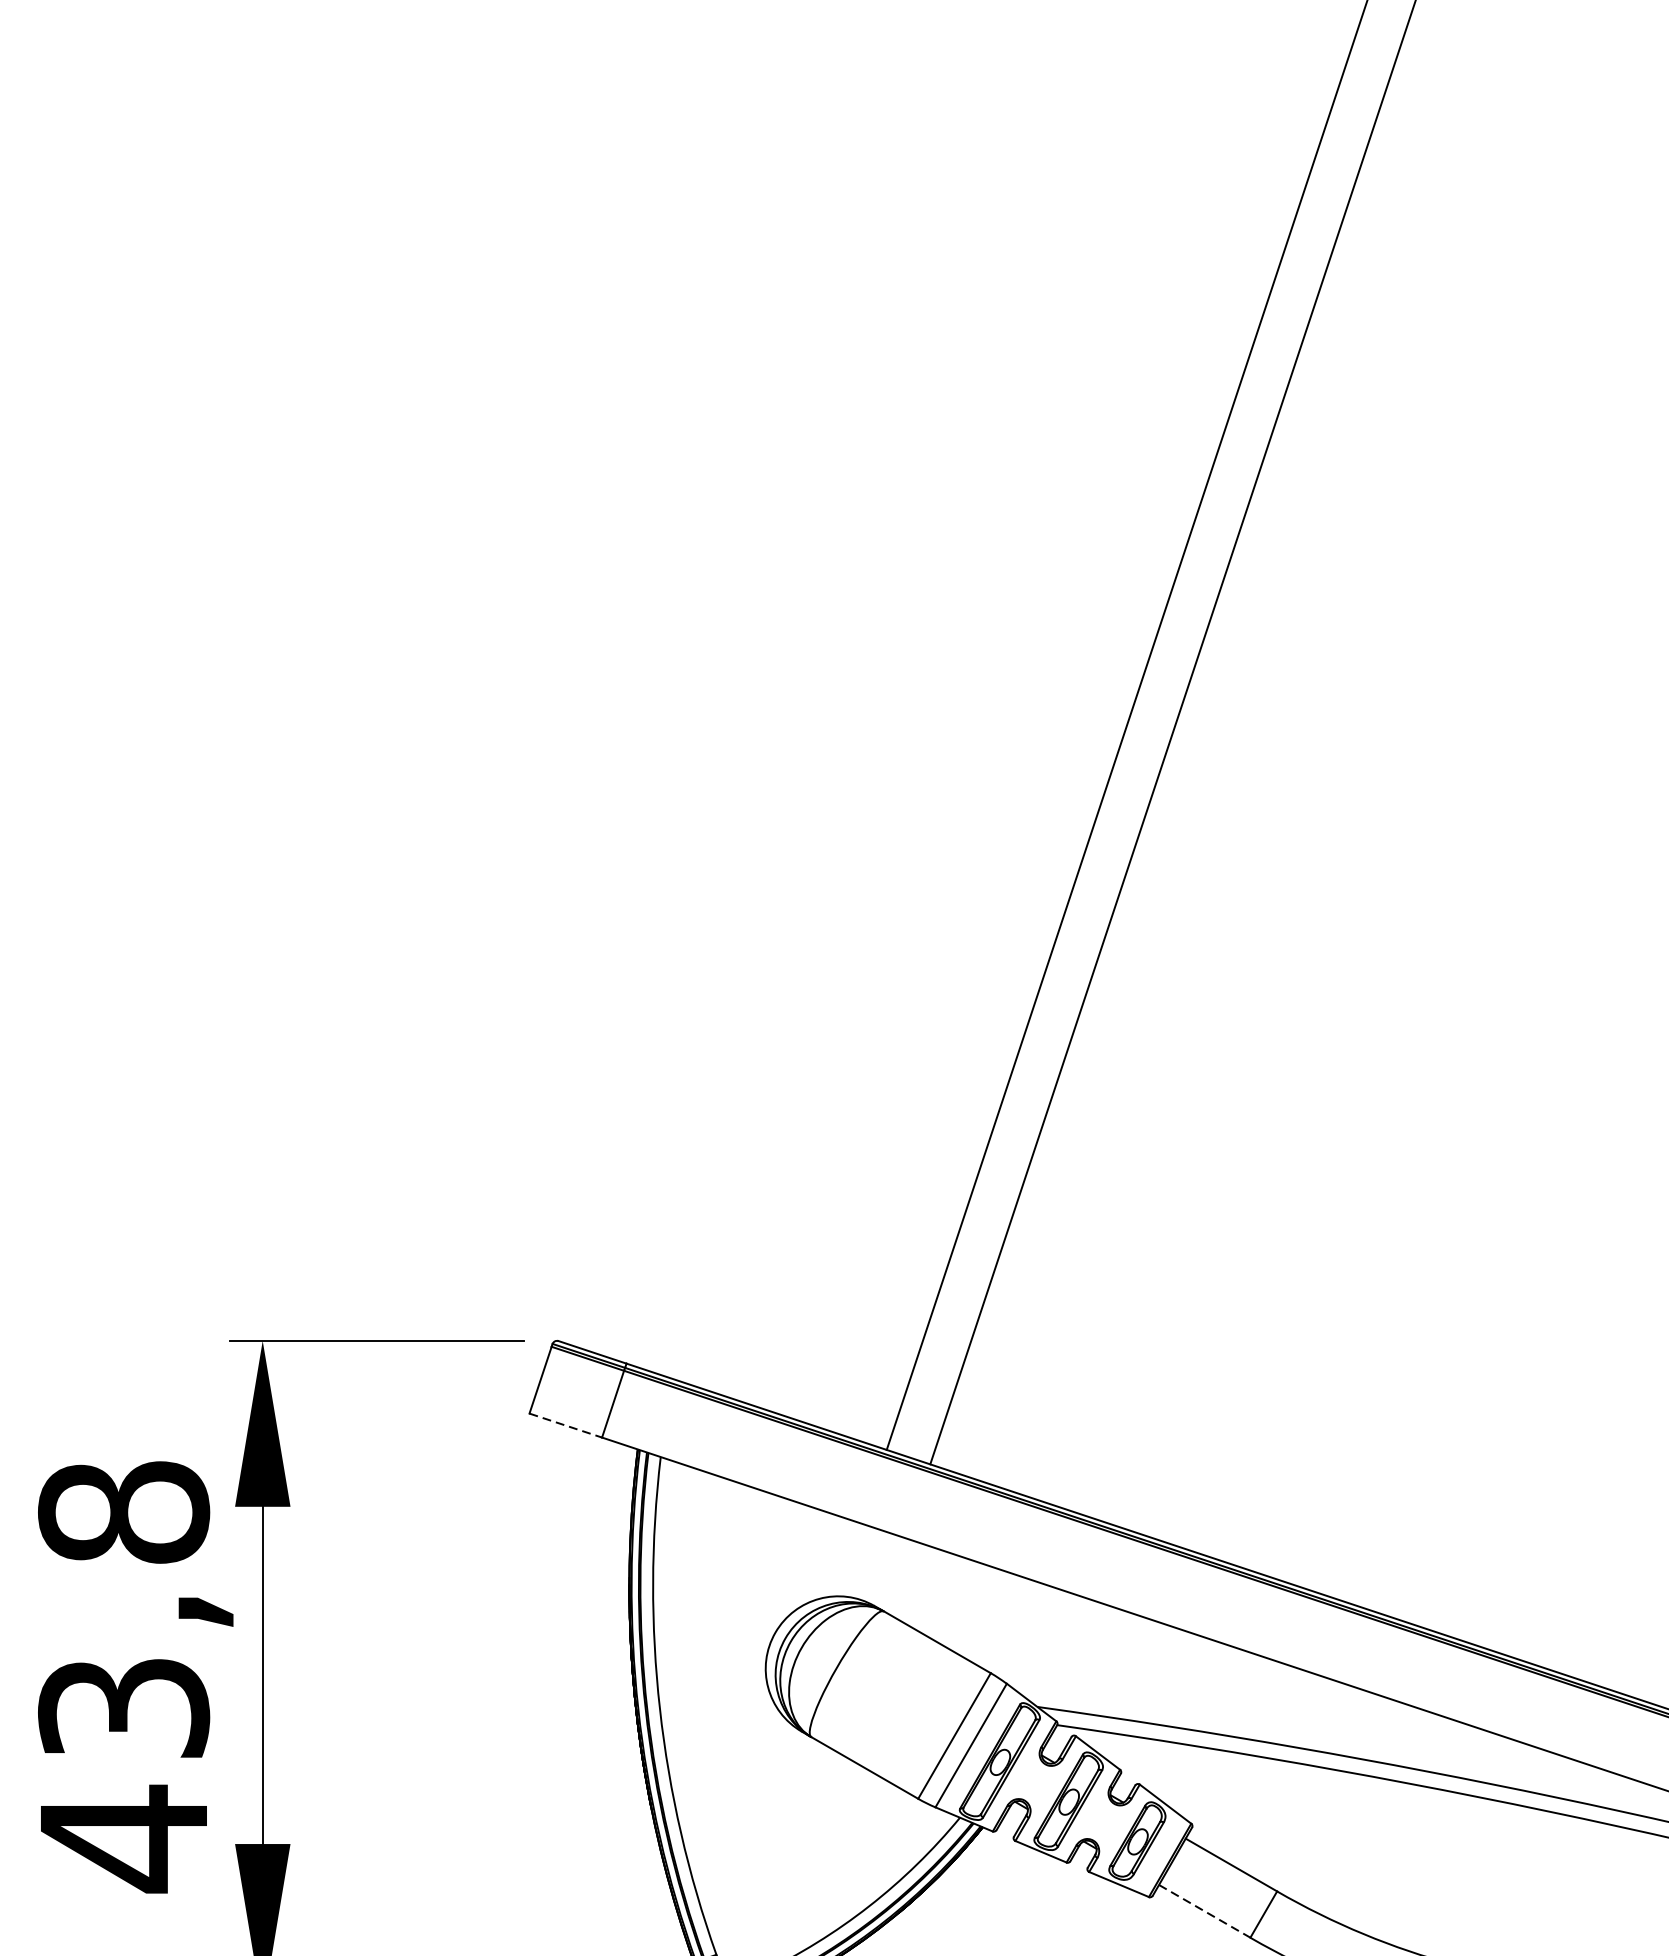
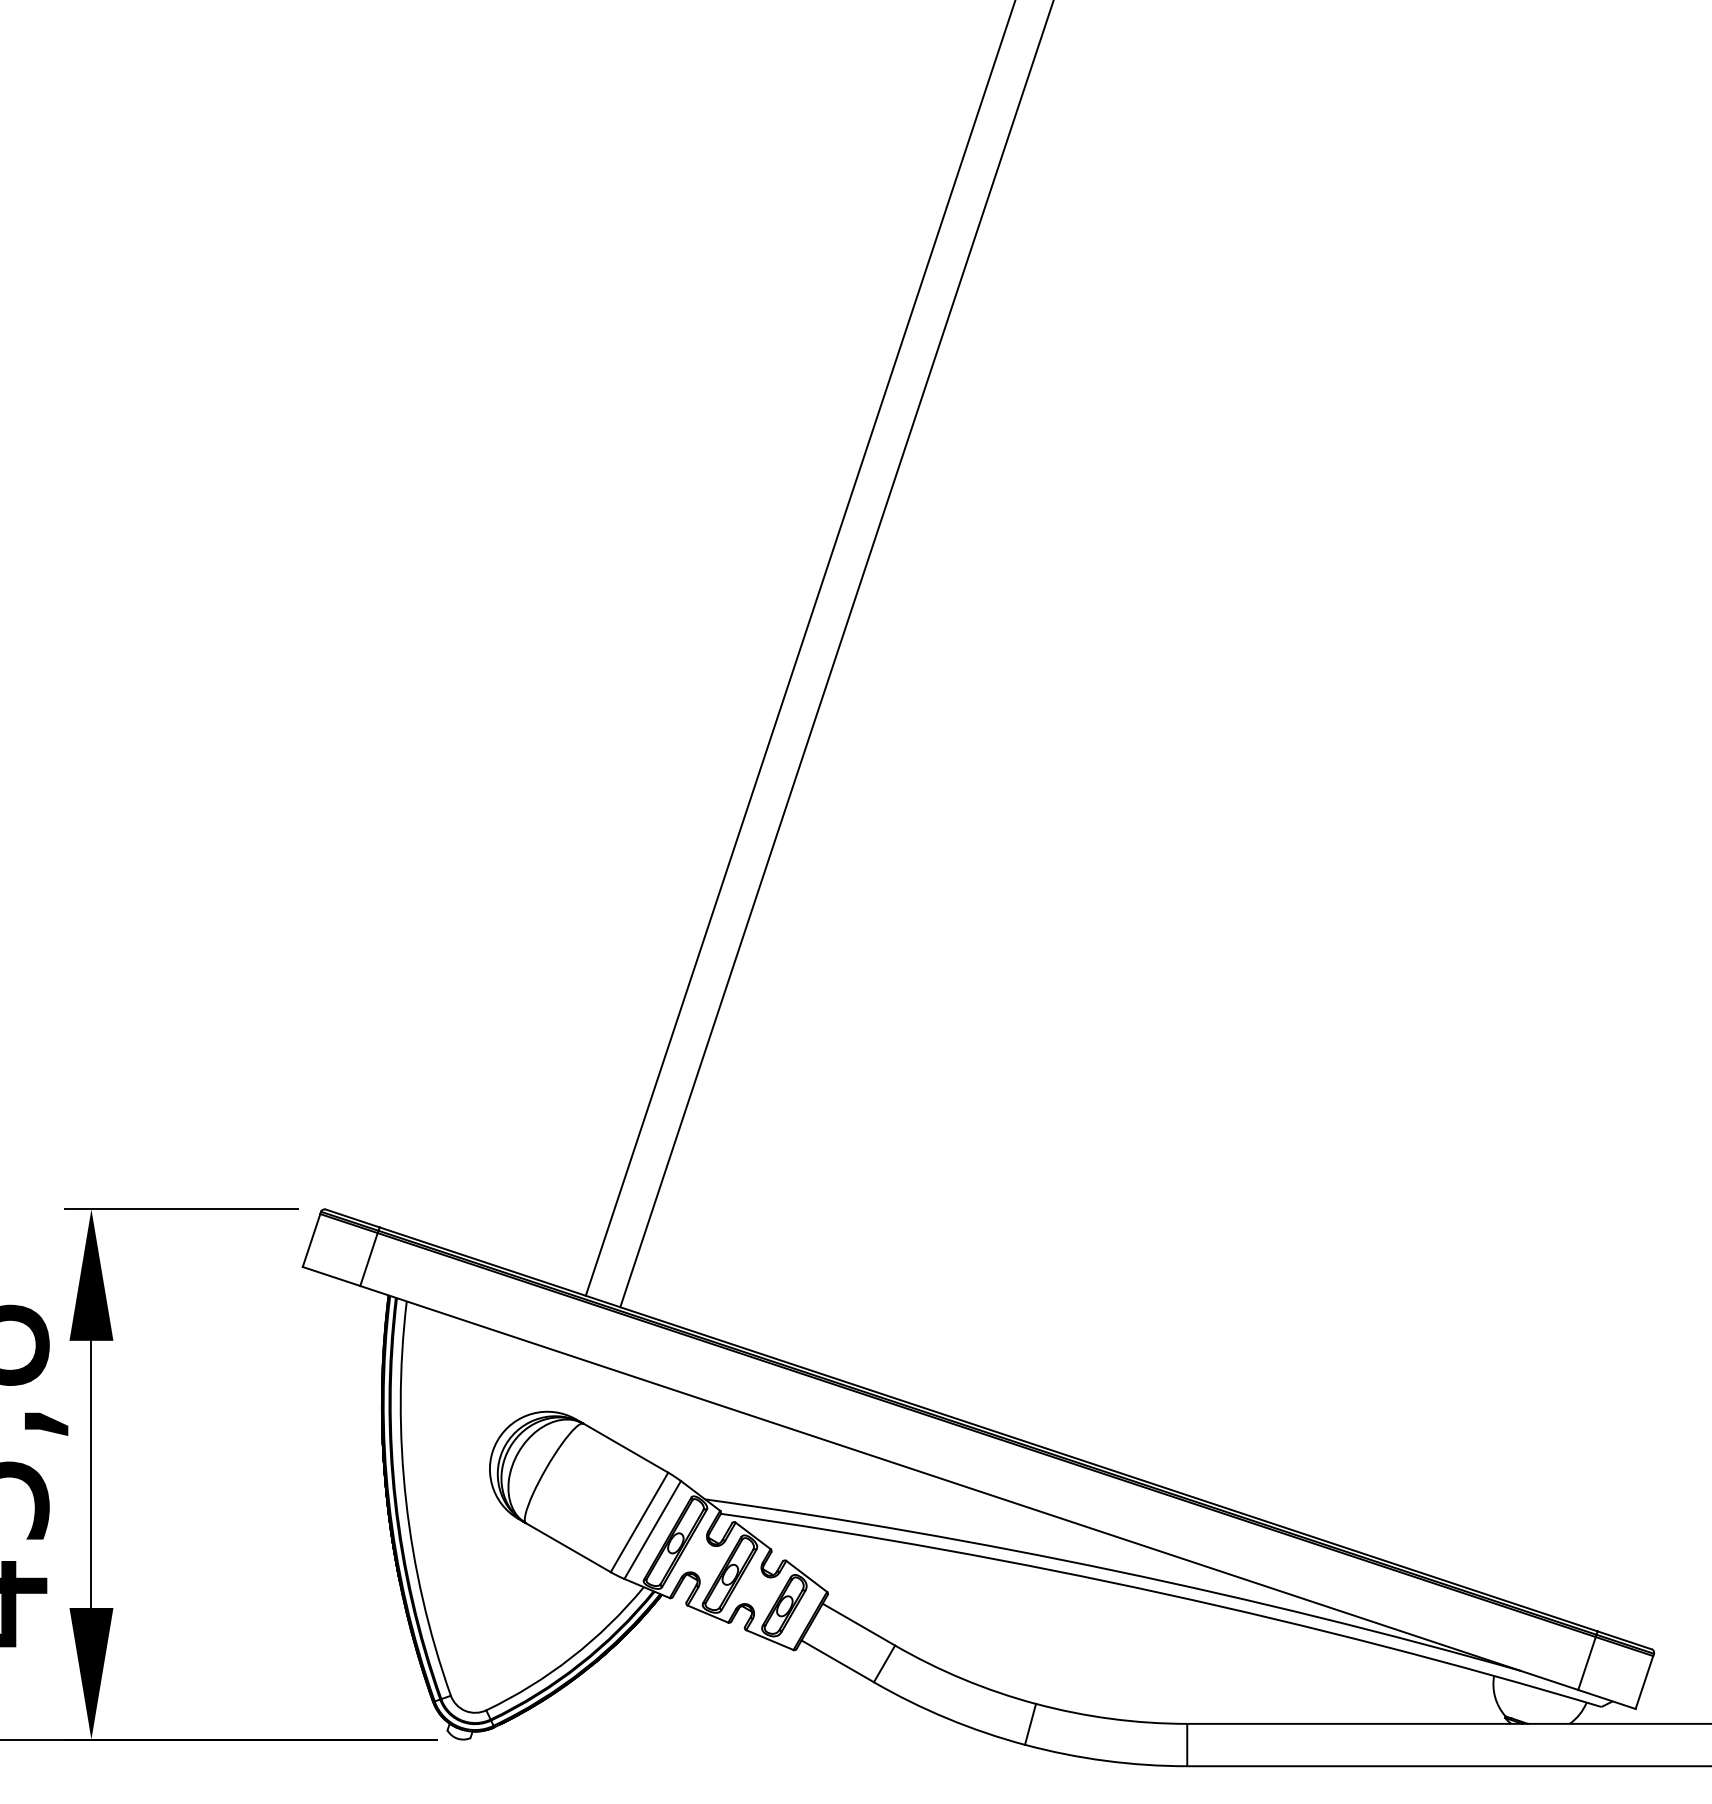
line: (567, 1425) -> (332, 1276), dashed -> solid
line: (1204, 1911) -> (837, 1661), dashed -> solid

